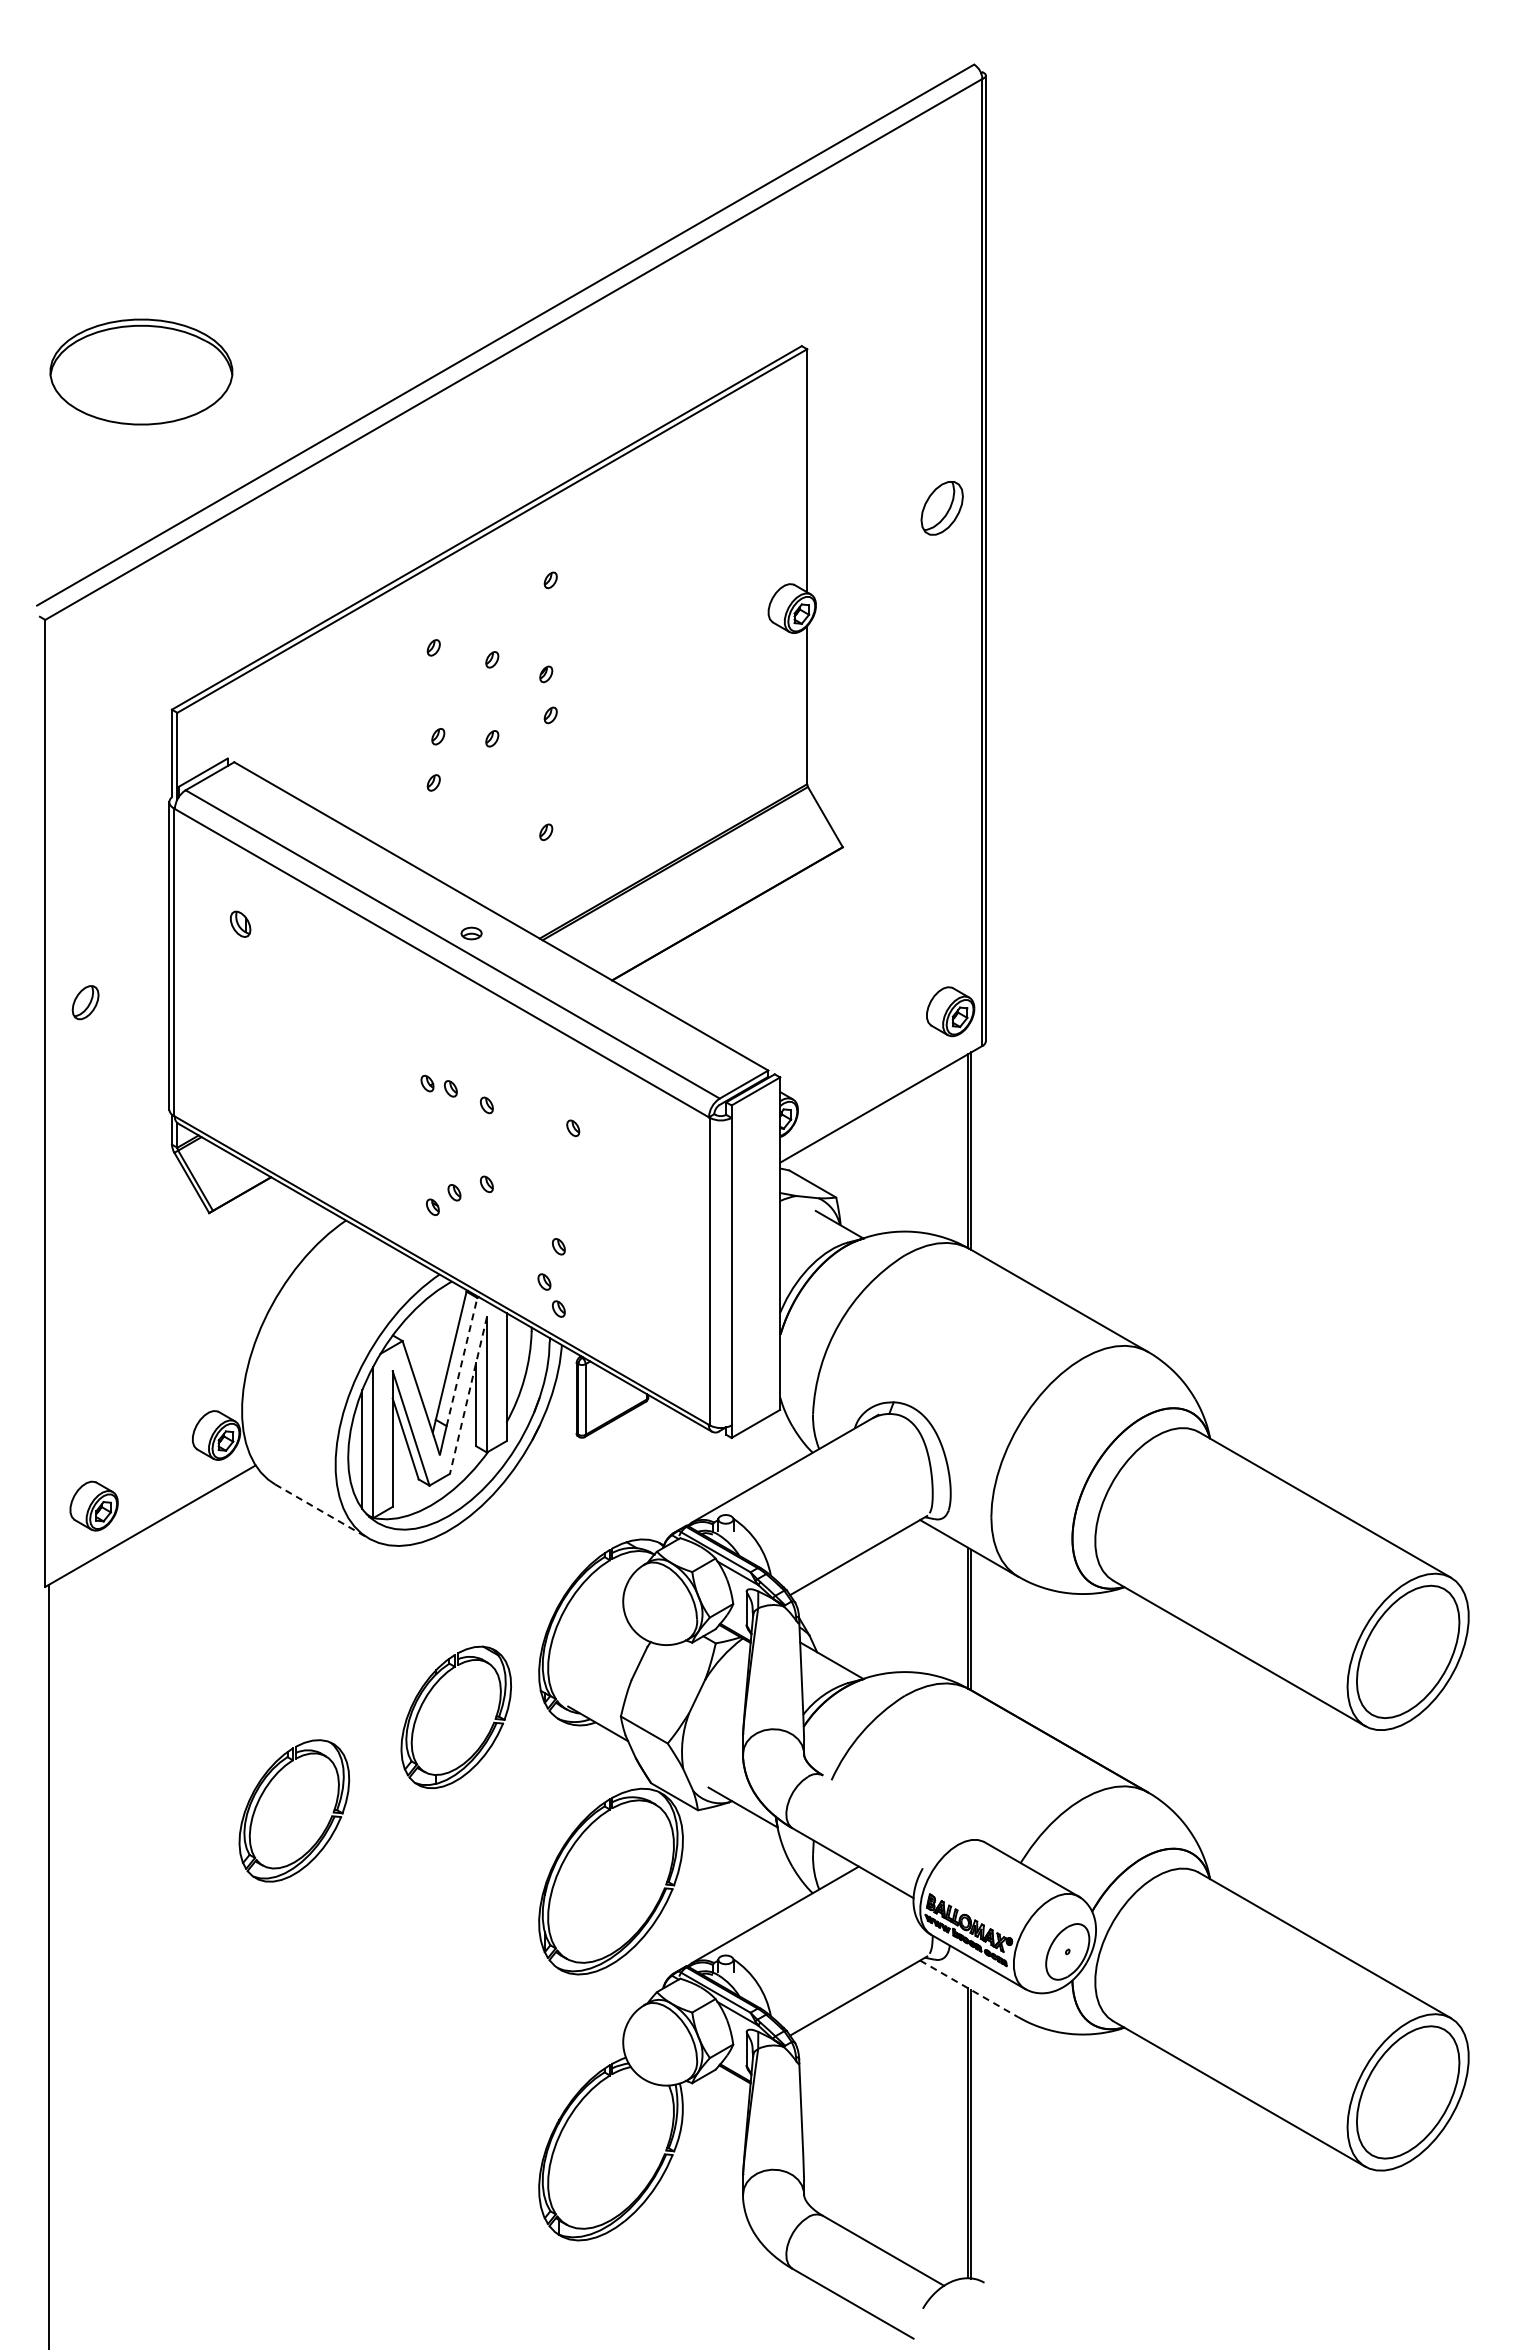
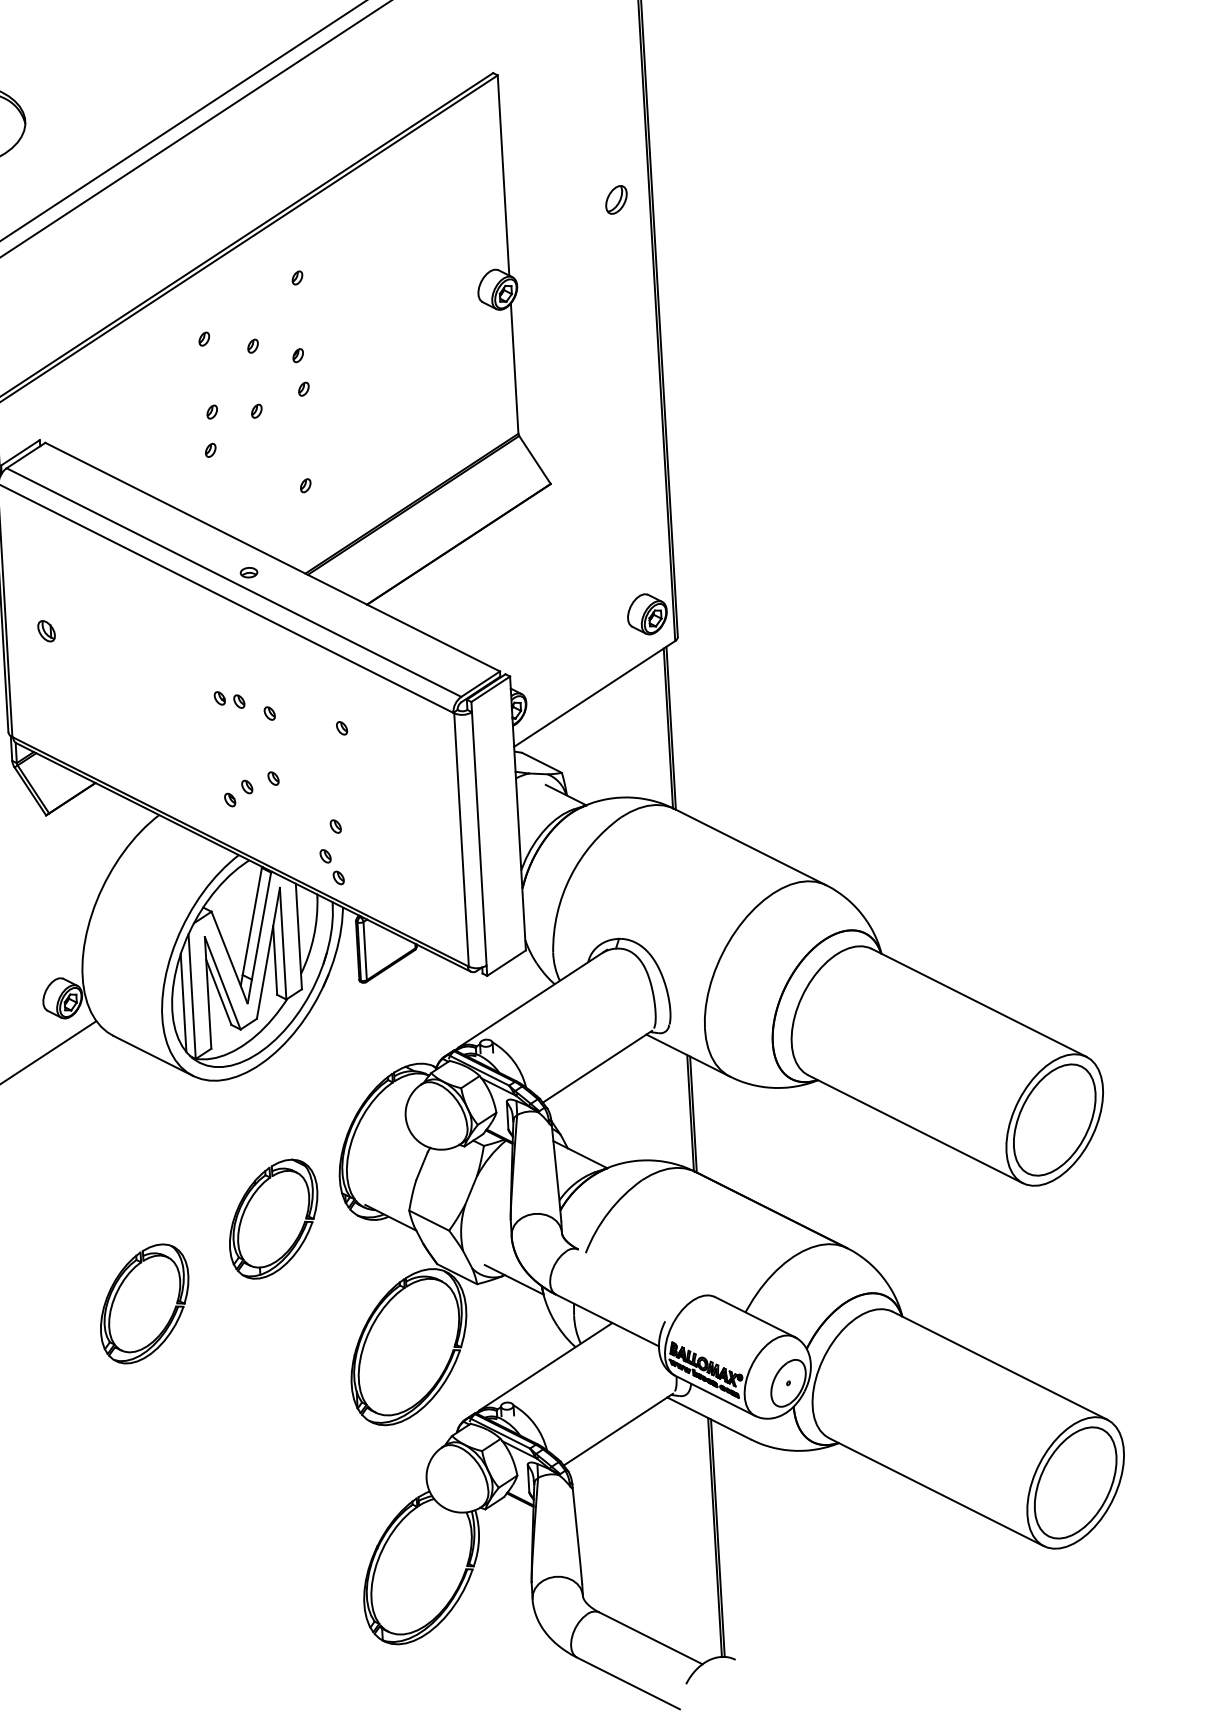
part: (941, 507) -> (615, 199), size x0.62
part: (240, 923) -> (46, 630), moved
line: (462, 1362) -> (261, 926), dashed -> solid
line: (468, 1395) -> (268, 953), dashed -> solid
line: (322, 1511) -> (153, 1055), dashed -> solid
line: (969, 1988) -> (709, 1418), dashed -> solid

